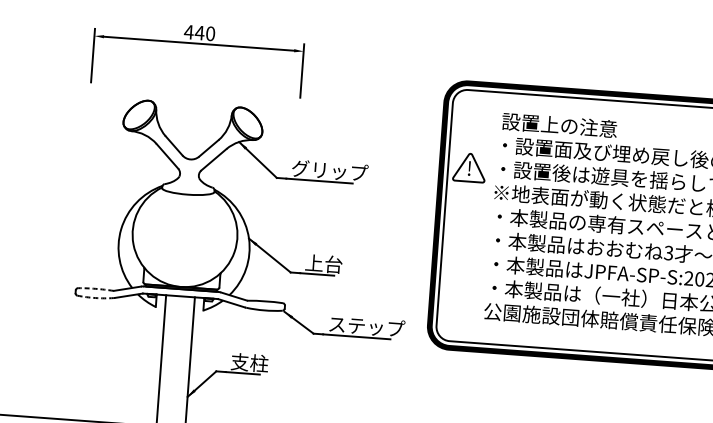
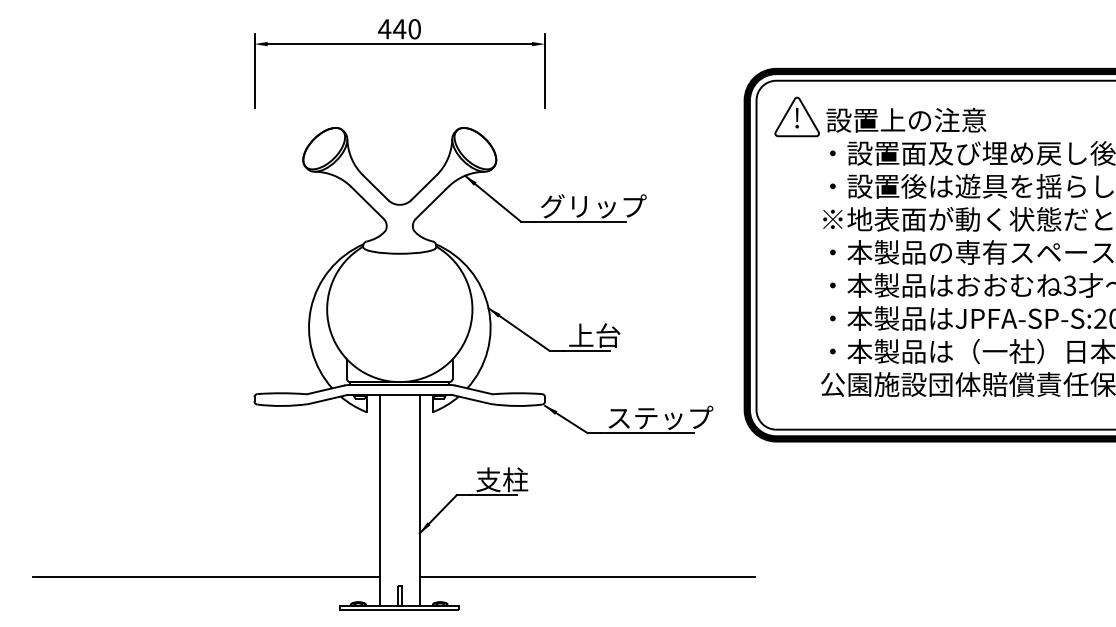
part: (469, 167) -> (796, 116), moved
arc: (95, 288) -> (281, 393), dashed -> solid
arc: (95, 297) -> (282, 405), dashed -> solid

